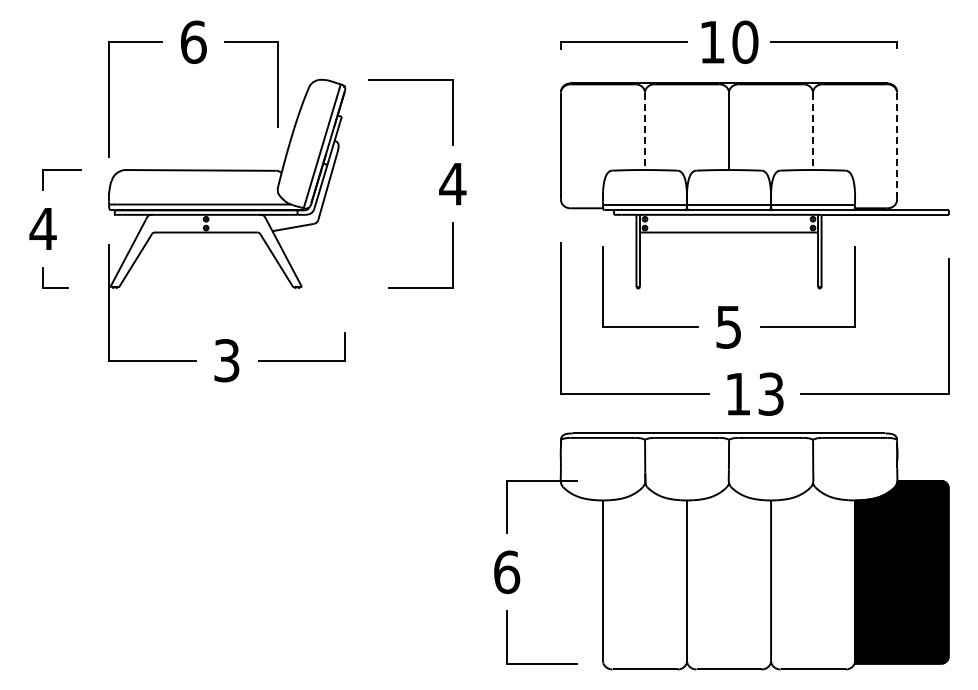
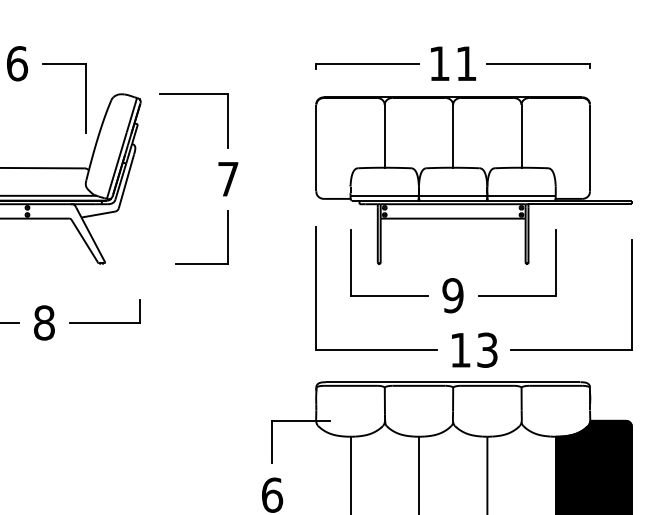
text: (745, 41) -> (466, 63), 10 -> 11
line: (645, 131) -> (385, 136), dashed -> solid
line: (813, 131) -> (521, 136), dashed -> solid
line: (897, 145) -> (590, 147), dashed -> solid
text: (452, 184) -> (228, 179), 4 -> 7
text: (728, 326) -> (452, 295), 5 -> 9
text: (226, 360) -> (44, 322), 3 -> 8

